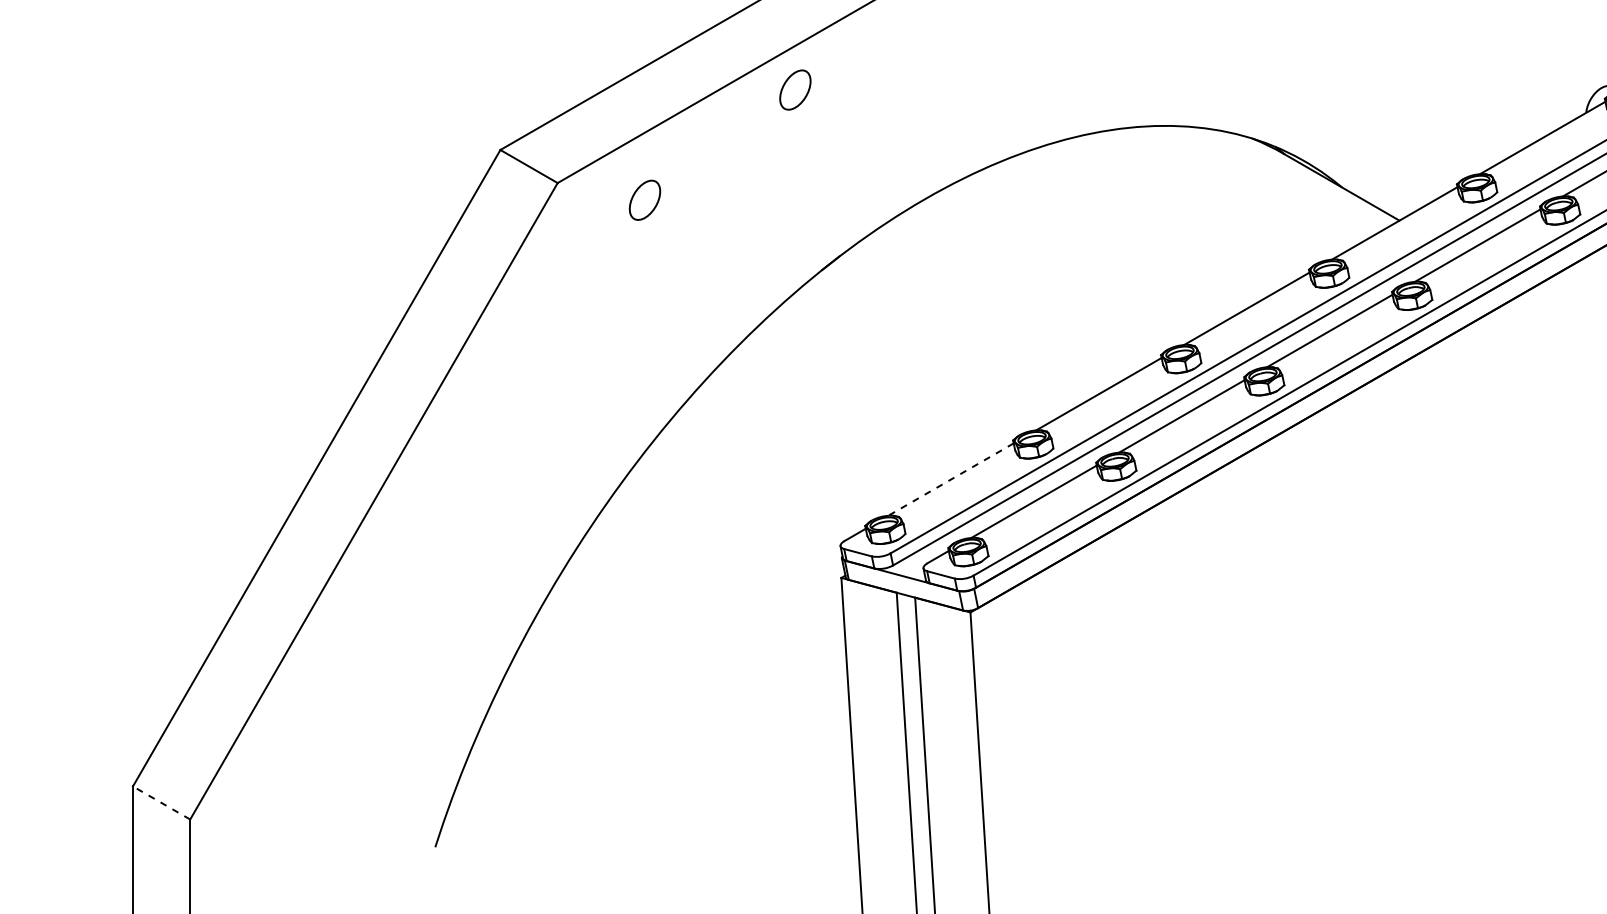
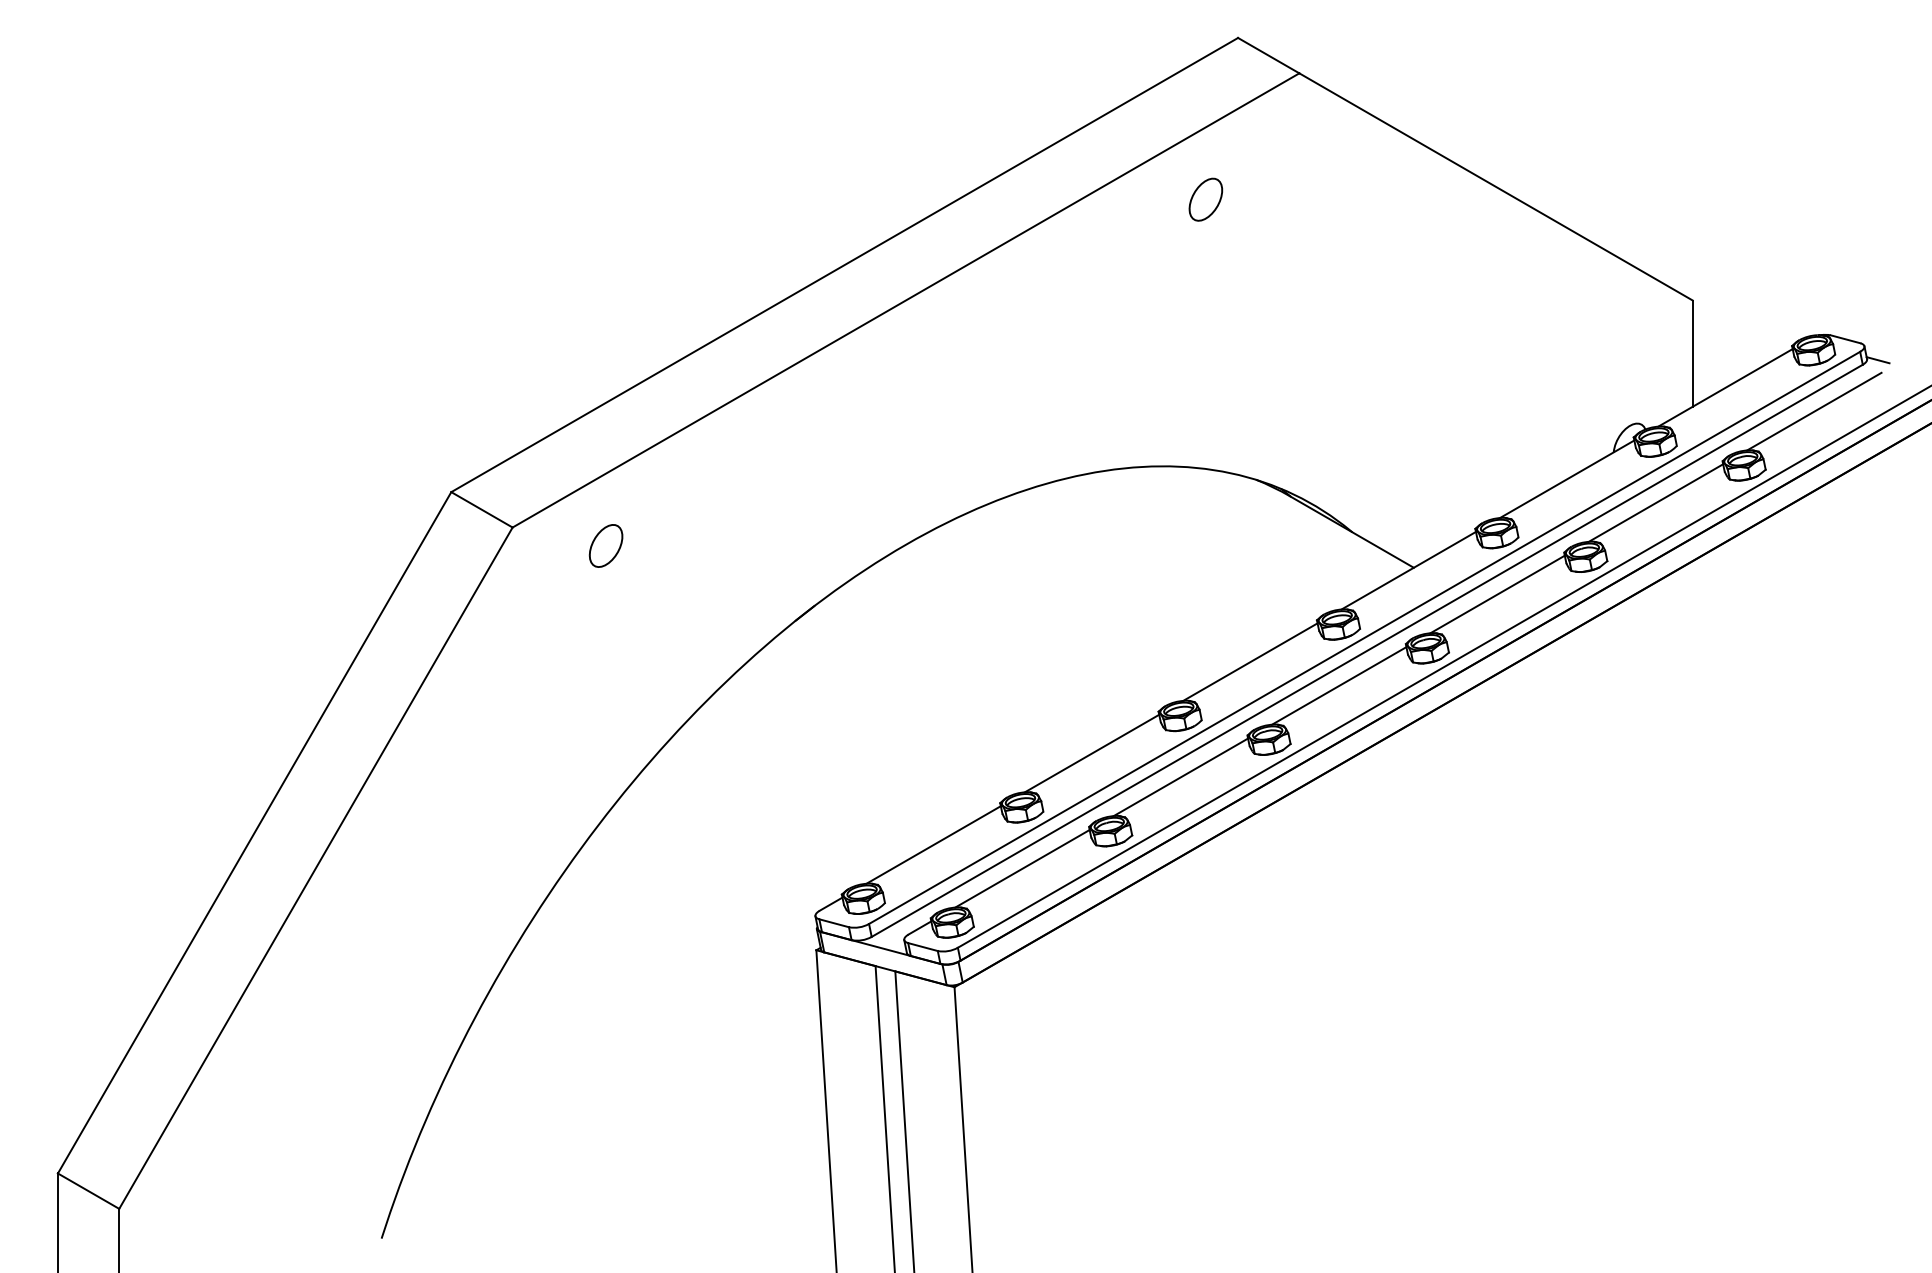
part: (794, 89) -> (766, 427), removed
line: (950, 480) -> (933, 845), dashed -> solid
line: (161, 802) -> (88, 1190), dashed -> solid

